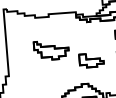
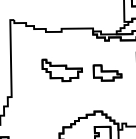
part: (91, 60) -> (107, 72), moved

